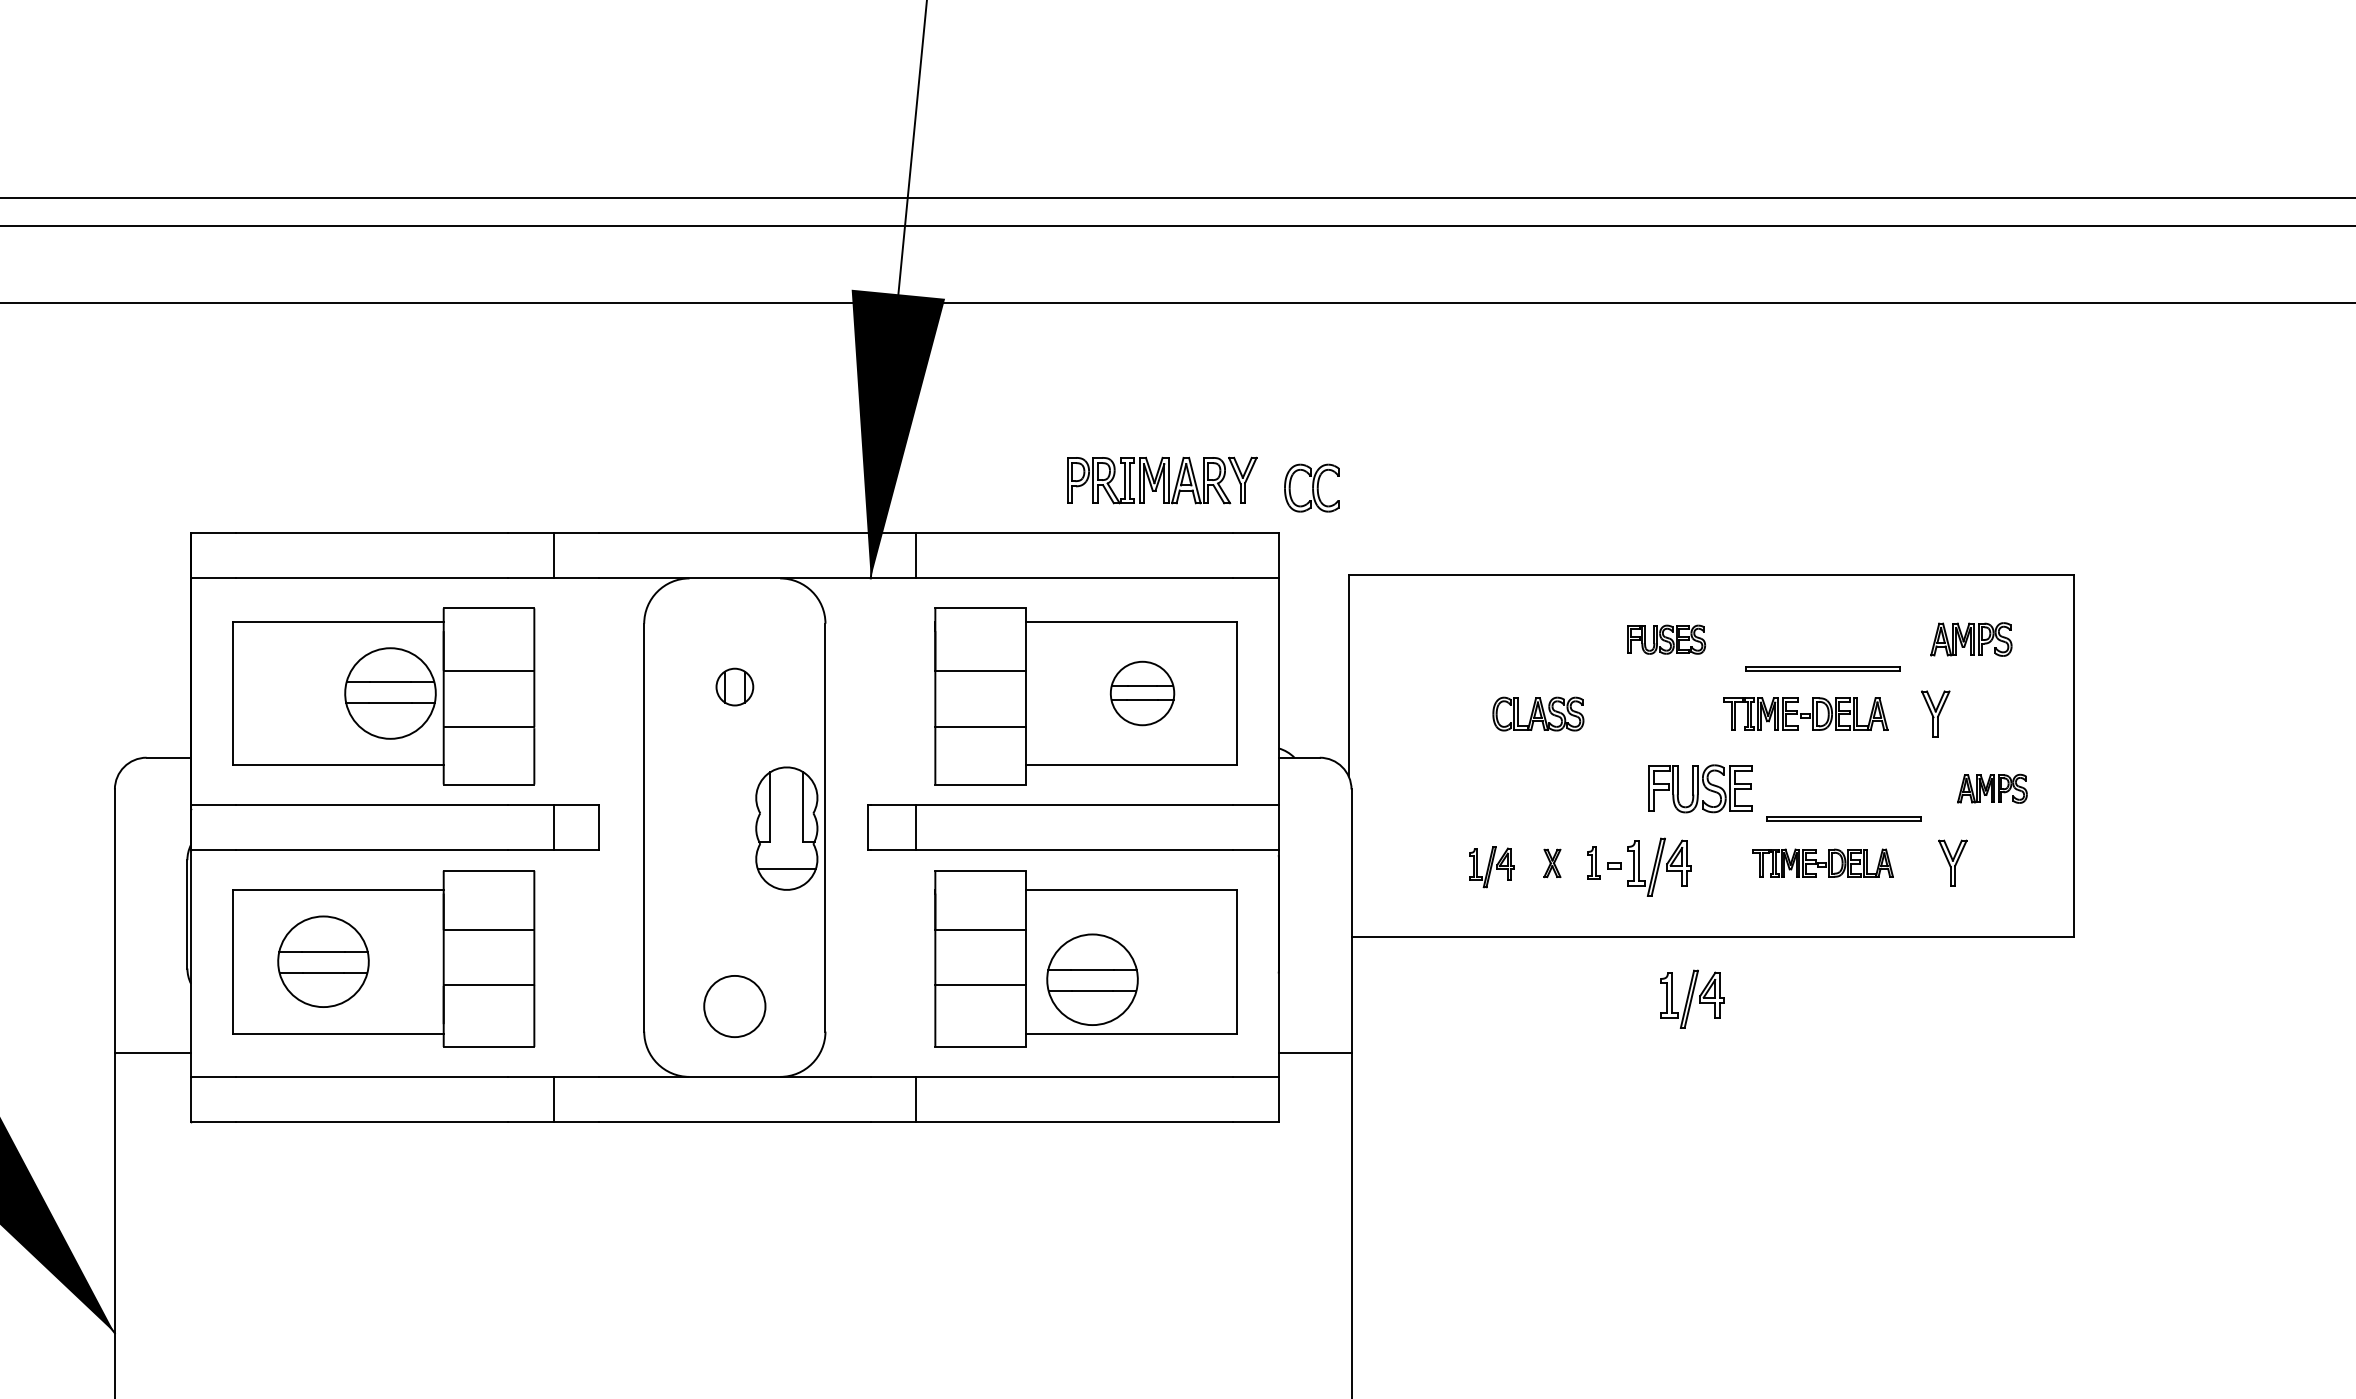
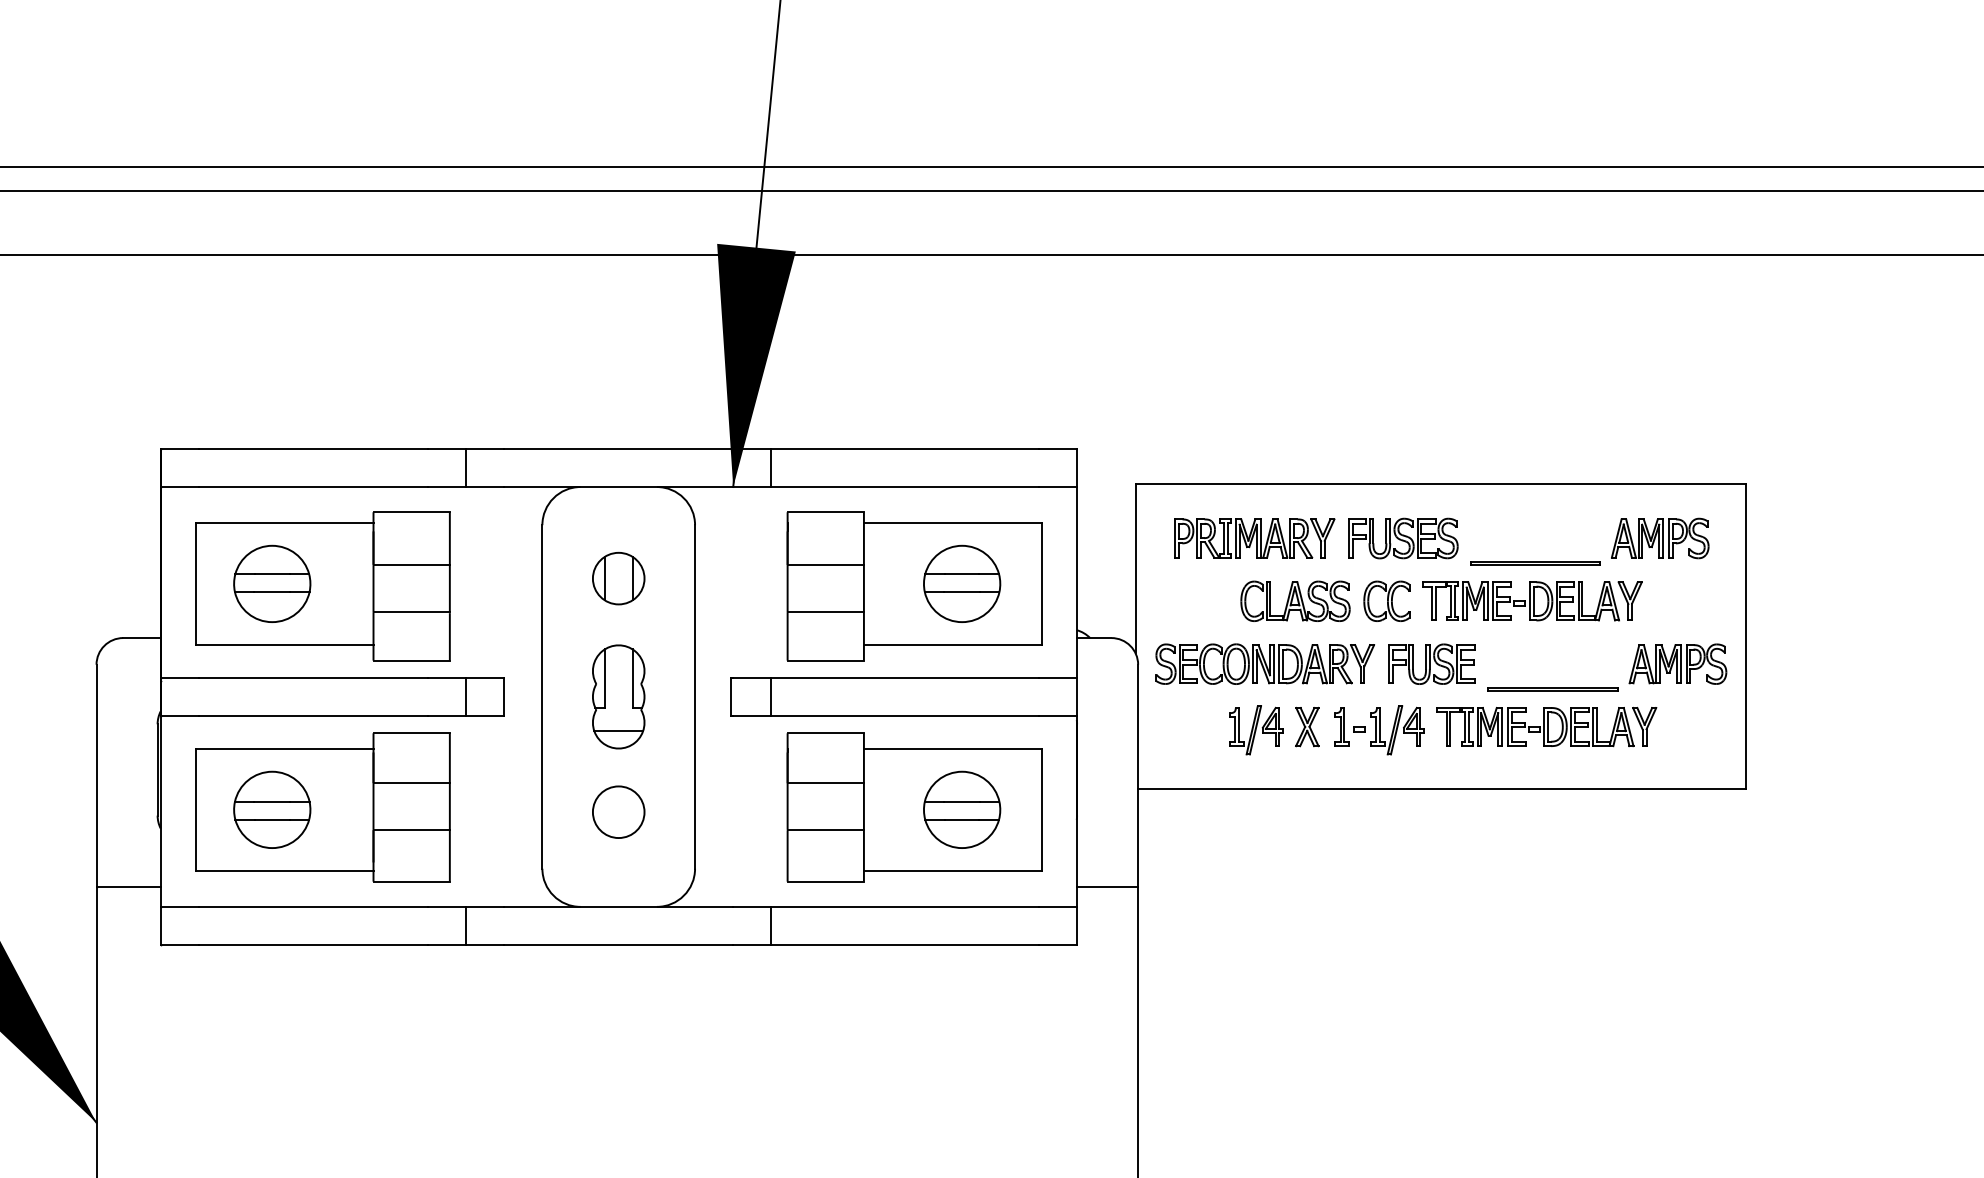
part: (1162, 480) -> (1255, 538), moved
part: (1311, 487) -> (1386, 600), moved
part: (1666, 639) -> (1403, 538), size x1.67
part: (1971, 639) -> (1660, 538), size x1.43
part: (734, 686) -> (618, 578), size x1.67
part: (390, 693) -> (272, 583), moved
part: (1142, 693) -> (962, 583), size x1.43
part: (1538, 713) -> (1295, 600), size x1.43
part: (1805, 713) -> (1520, 600), size x1.43
part: (1502, 788) -> (1265, 663), added
part: (1992, 788) -> (1678, 663), size x1.67
part: (786, 828) -> (618, 696), moved
part: (1822, 862) -> (1534, 726), size x1.67
part: (1552, 863) -> (1307, 727), size x1.67
part: (1593, 863) -> (1341, 727), size x1.43
part: (1491, 866) -> (1256, 729), size x1.43
part: (1092, 979) -> (962, 809), moved
part: (1692, 998) -> (1425, 840), removed
circle: (734, 1006) -> (618, 812), moved

